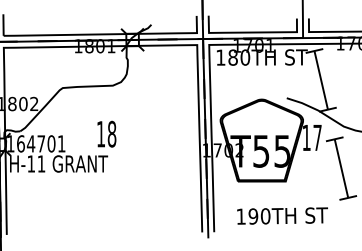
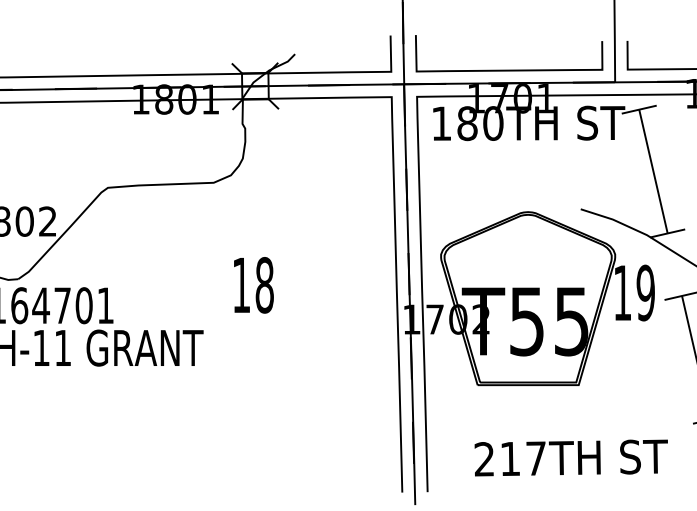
text: (106, 133) -> (252, 283), moved
text: (317, 137) -> (645, 292), 17 -> 19
text: (253, 216) -> (510, 458), 190TH -> 217TH

